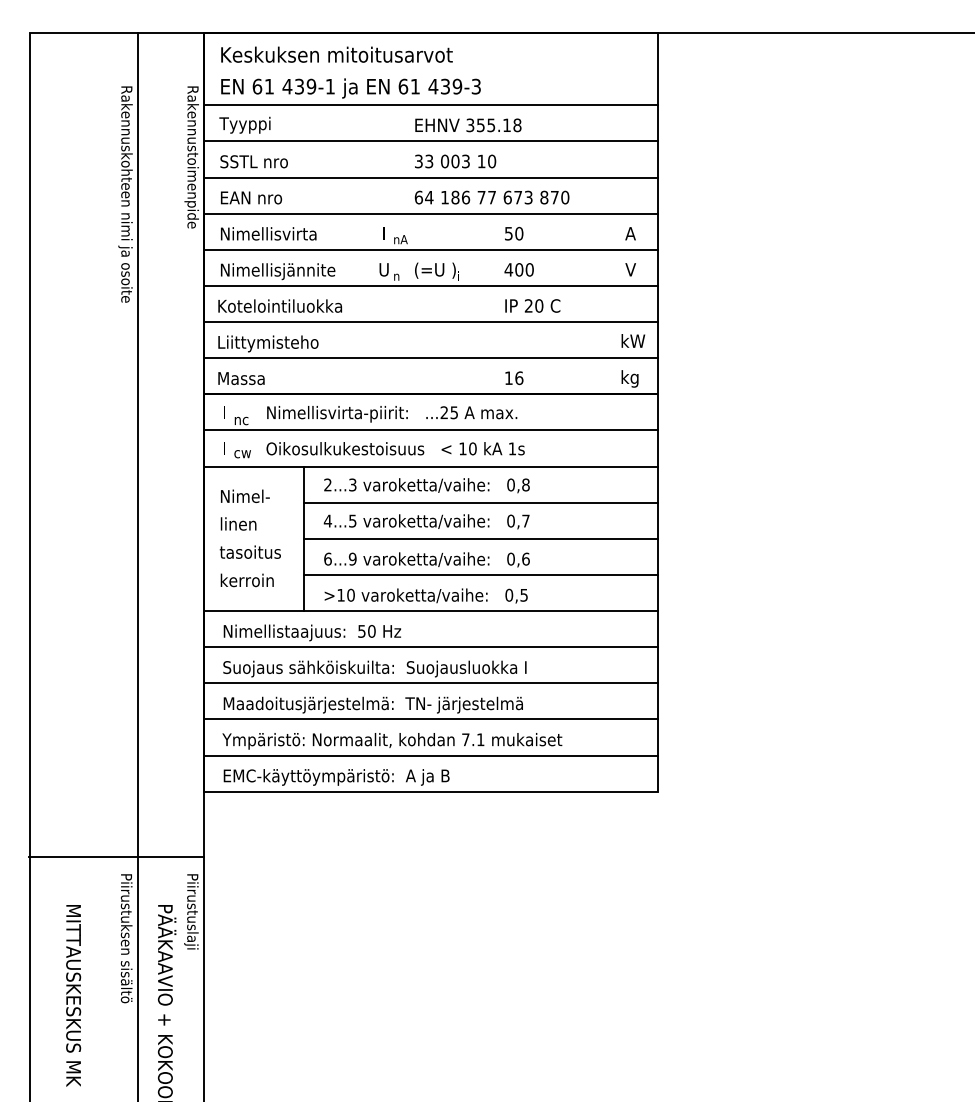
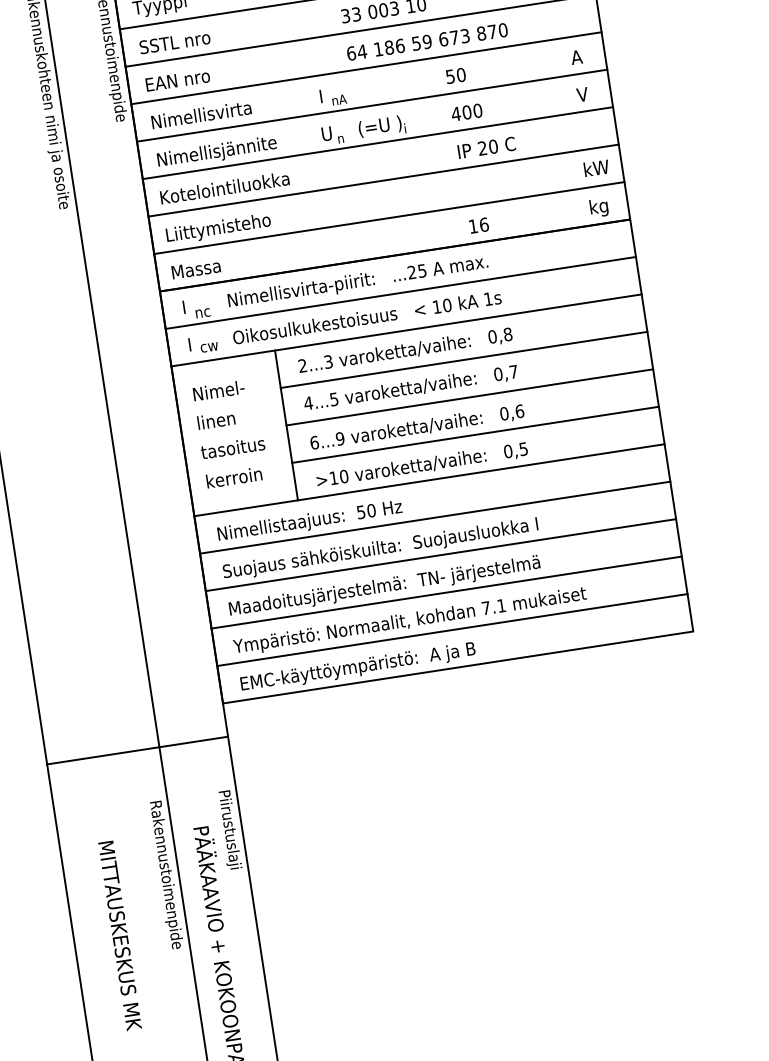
text: (486, 197) -> (421, 42), 77 -> 59
line: (116, 856) -> (137, 750), moved
text: (124, 945) -> (164, 875), Piirustuksen sisältö^J -> Rakennustoimenpide

